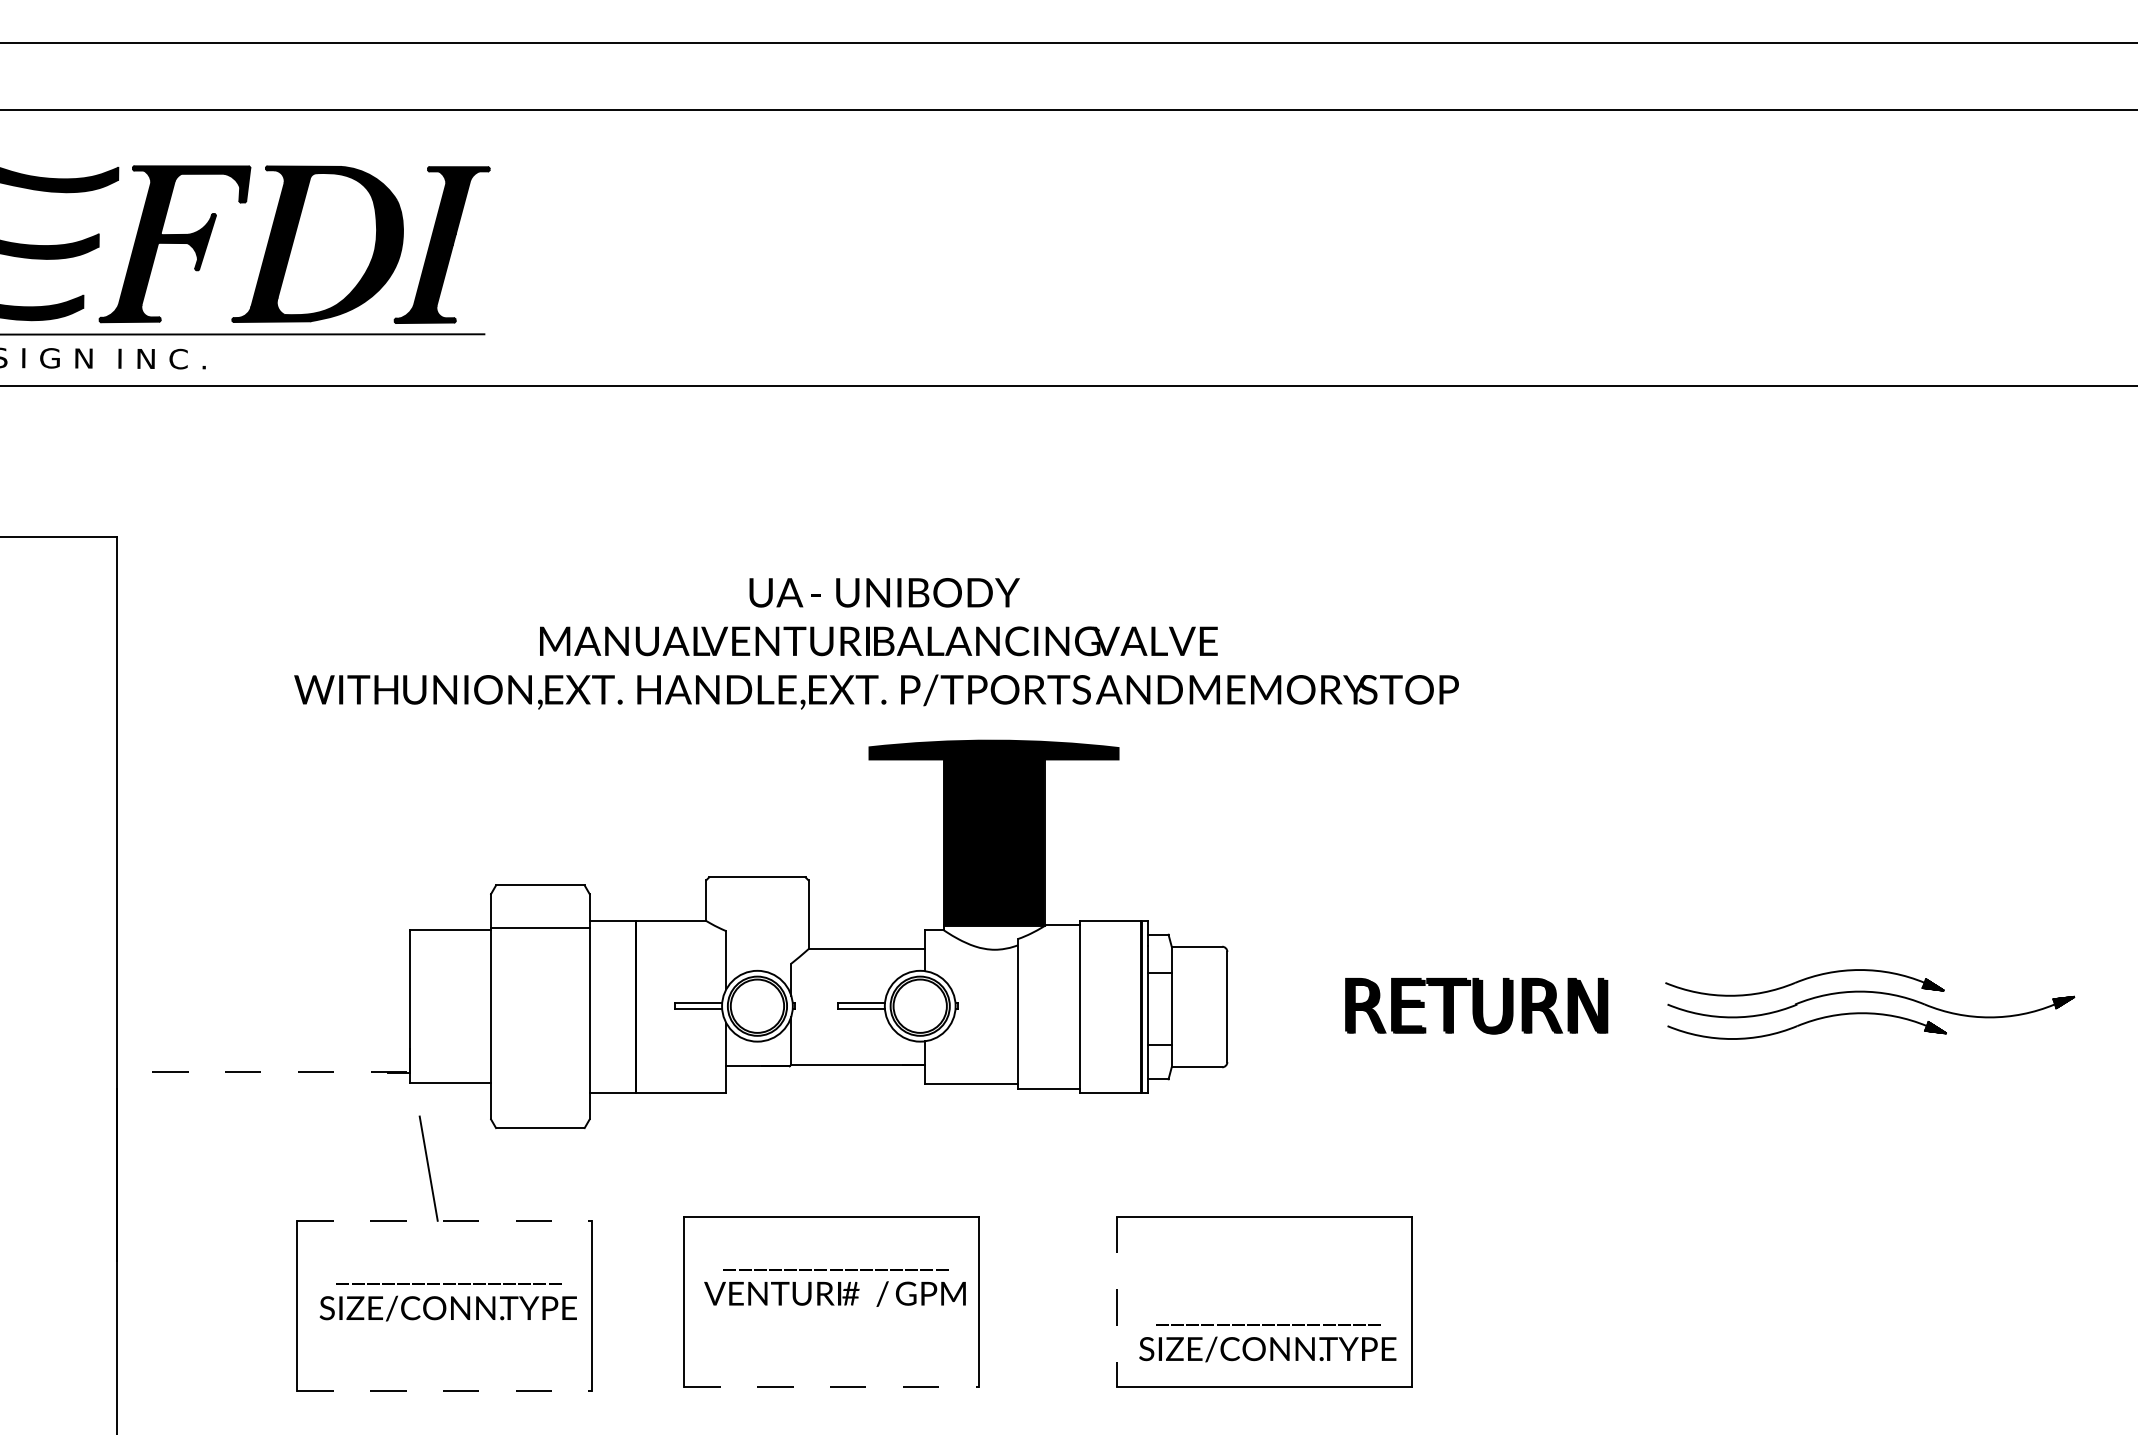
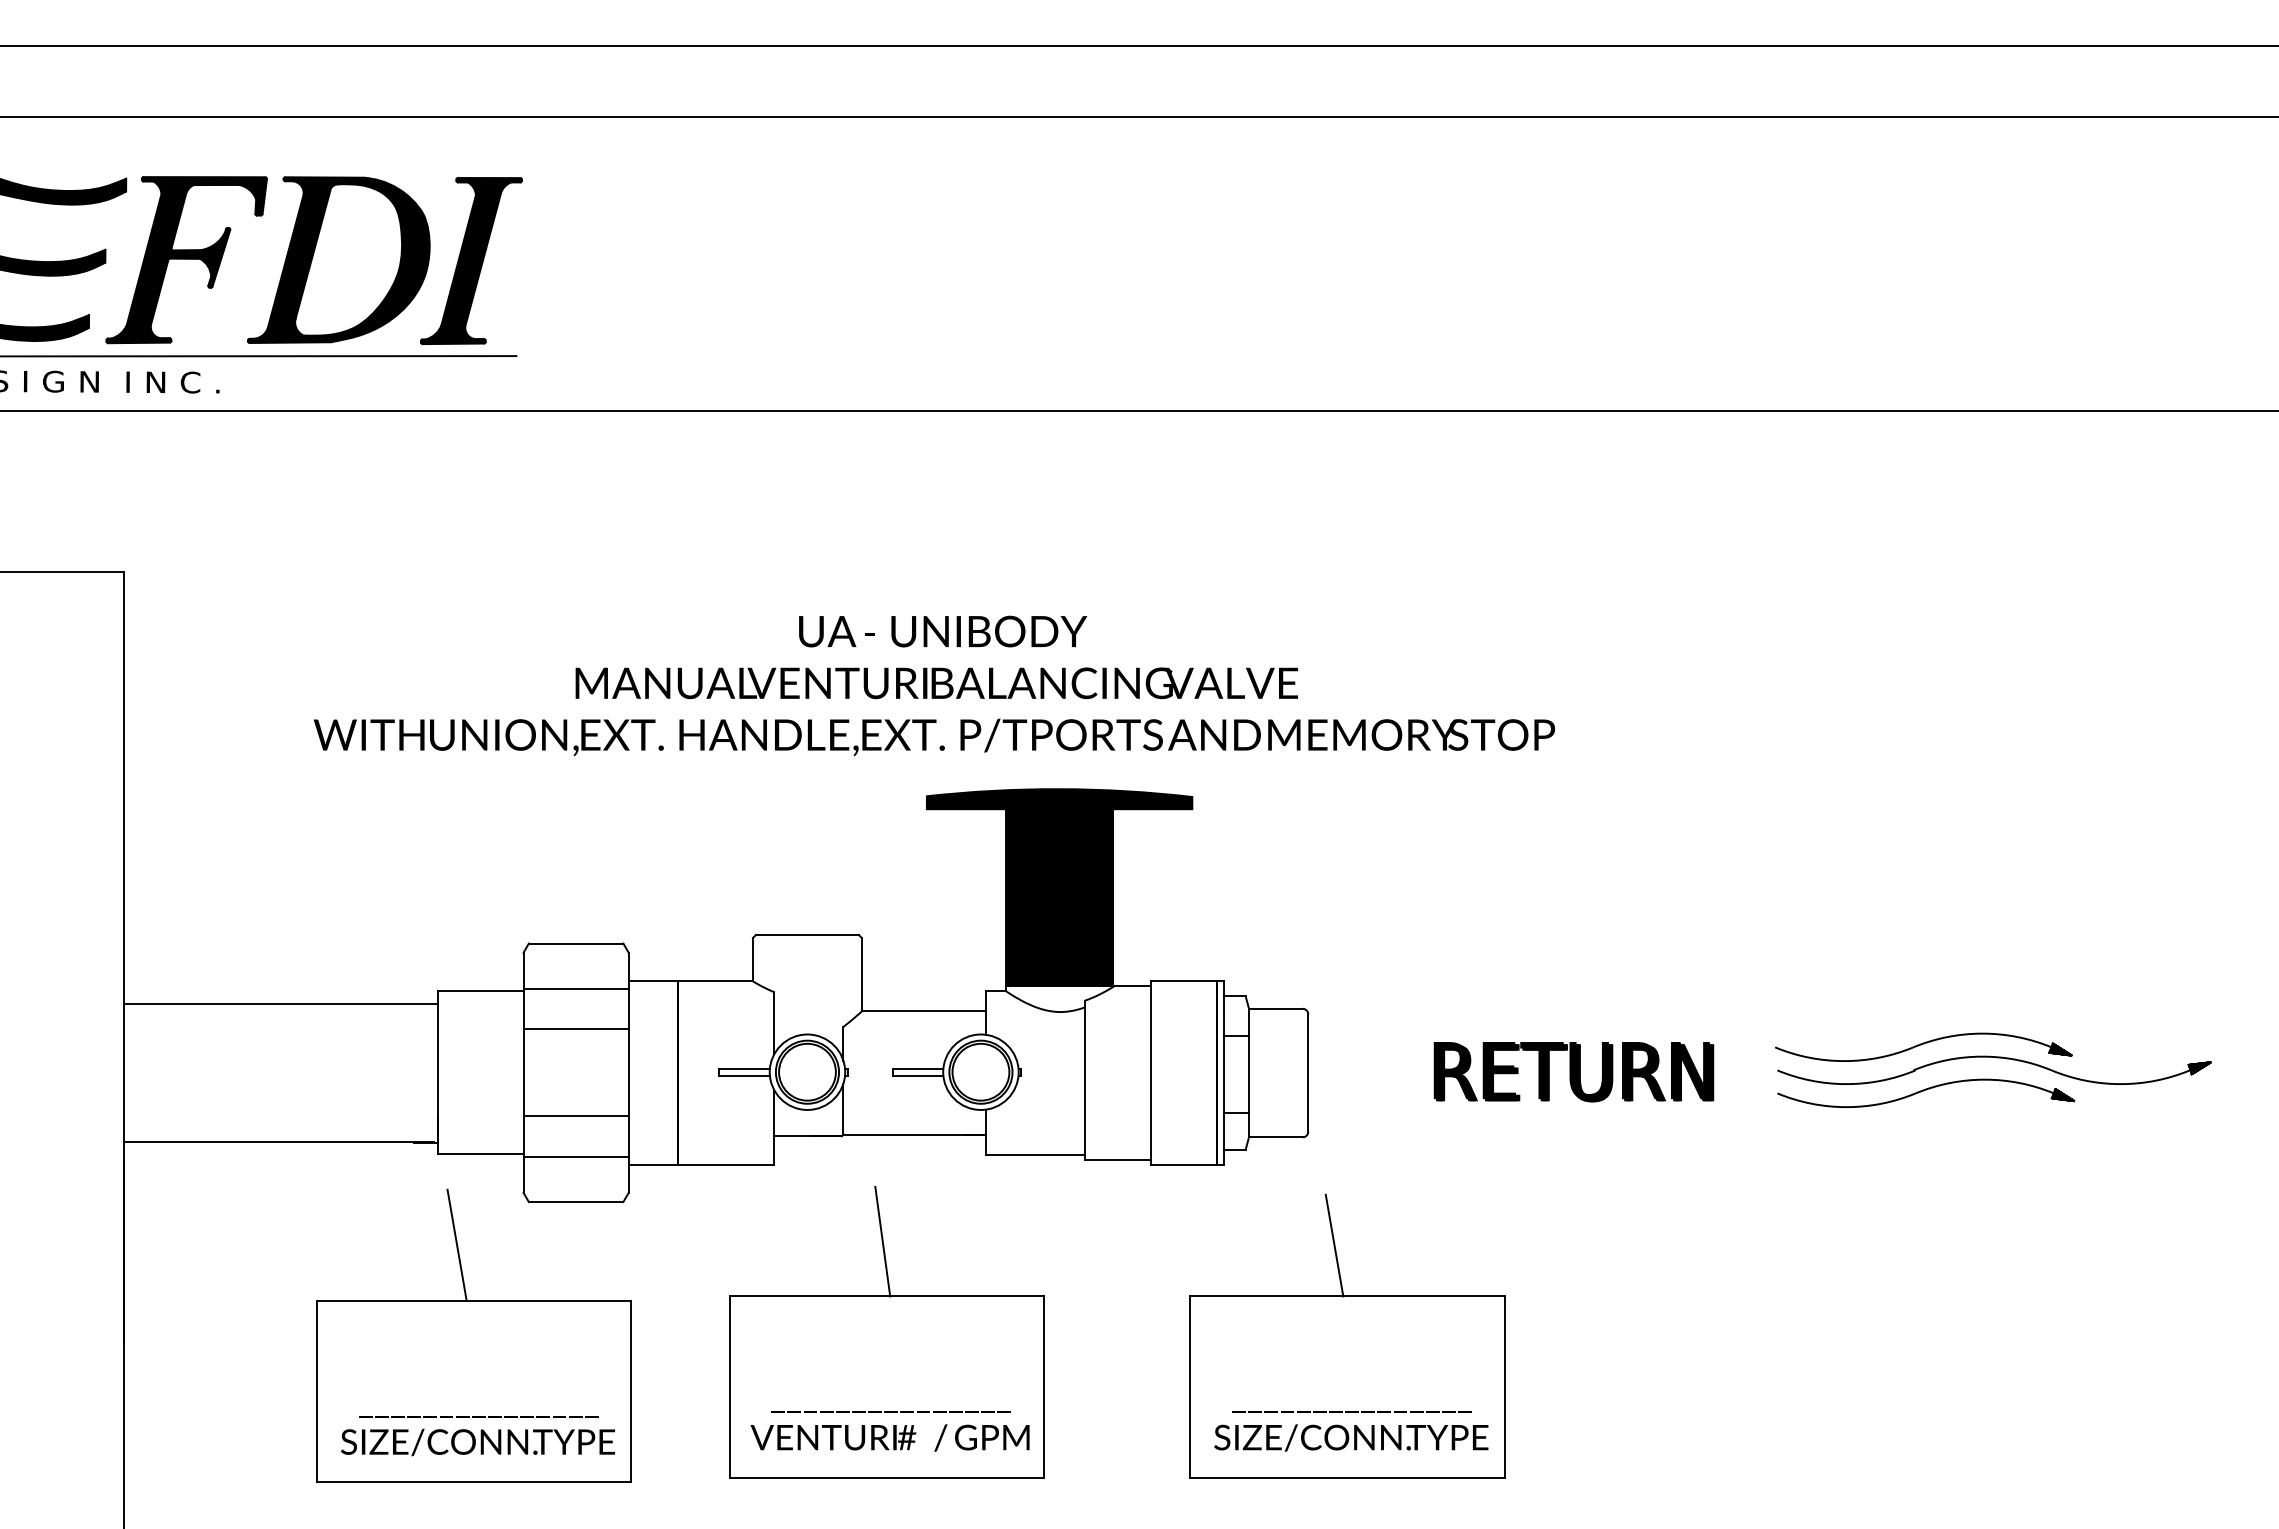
line: (263, 942) -> (280, 1004), added
line: (539, 966) -> (575, 1029), added
line: (539, 1047) -> (575, 1116), added
line: (262, 1072) -> (279, 1142), dashed -> solid
line: (539, 1085) -> (575, 1156), added
line: (827, 1165) -> (882, 1241), added
line: (1251, 1168) -> (1334, 1245), added
line: (445, 1220) -> (474, 1300), dashed -> solid
text: (834, 1287) -> (889, 1431), moved
text: (447, 1302) -> (477, 1436), moved
line: (1116, 1302) -> (1190, 1387), dashed -> solid
line: (832, 1386) -> (887, 1477), dashed -> solid
line: (445, 1391) -> (474, 1482), dashed -> solid

